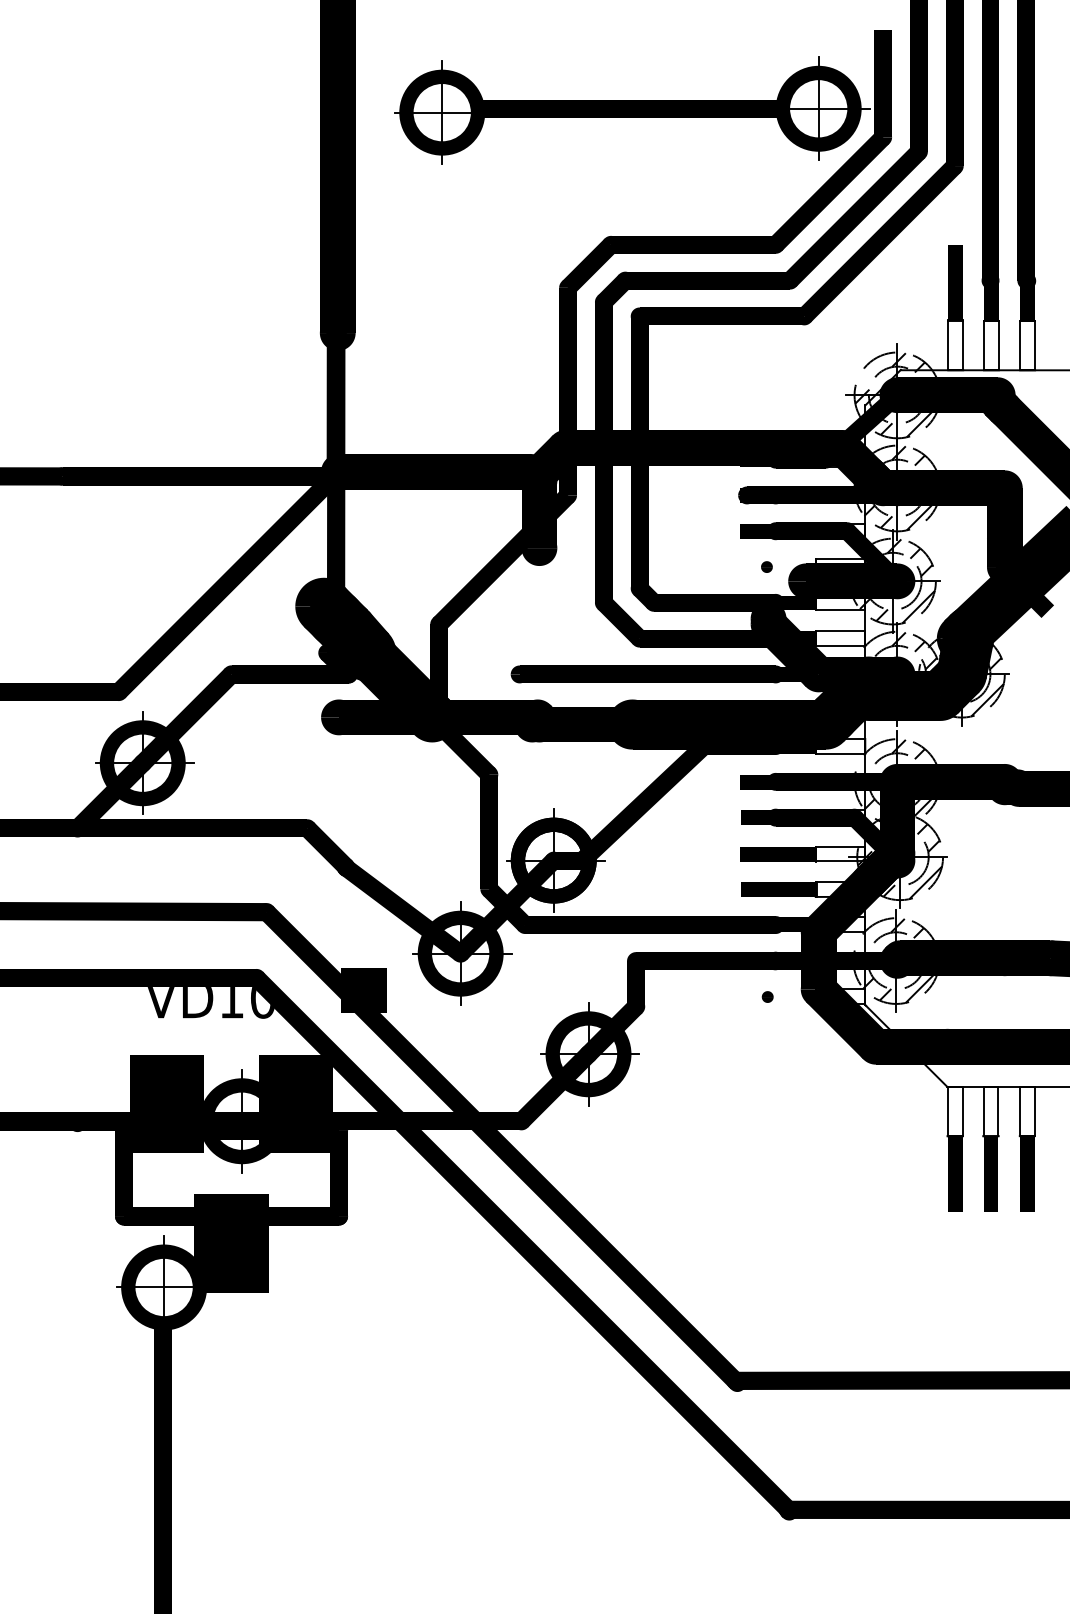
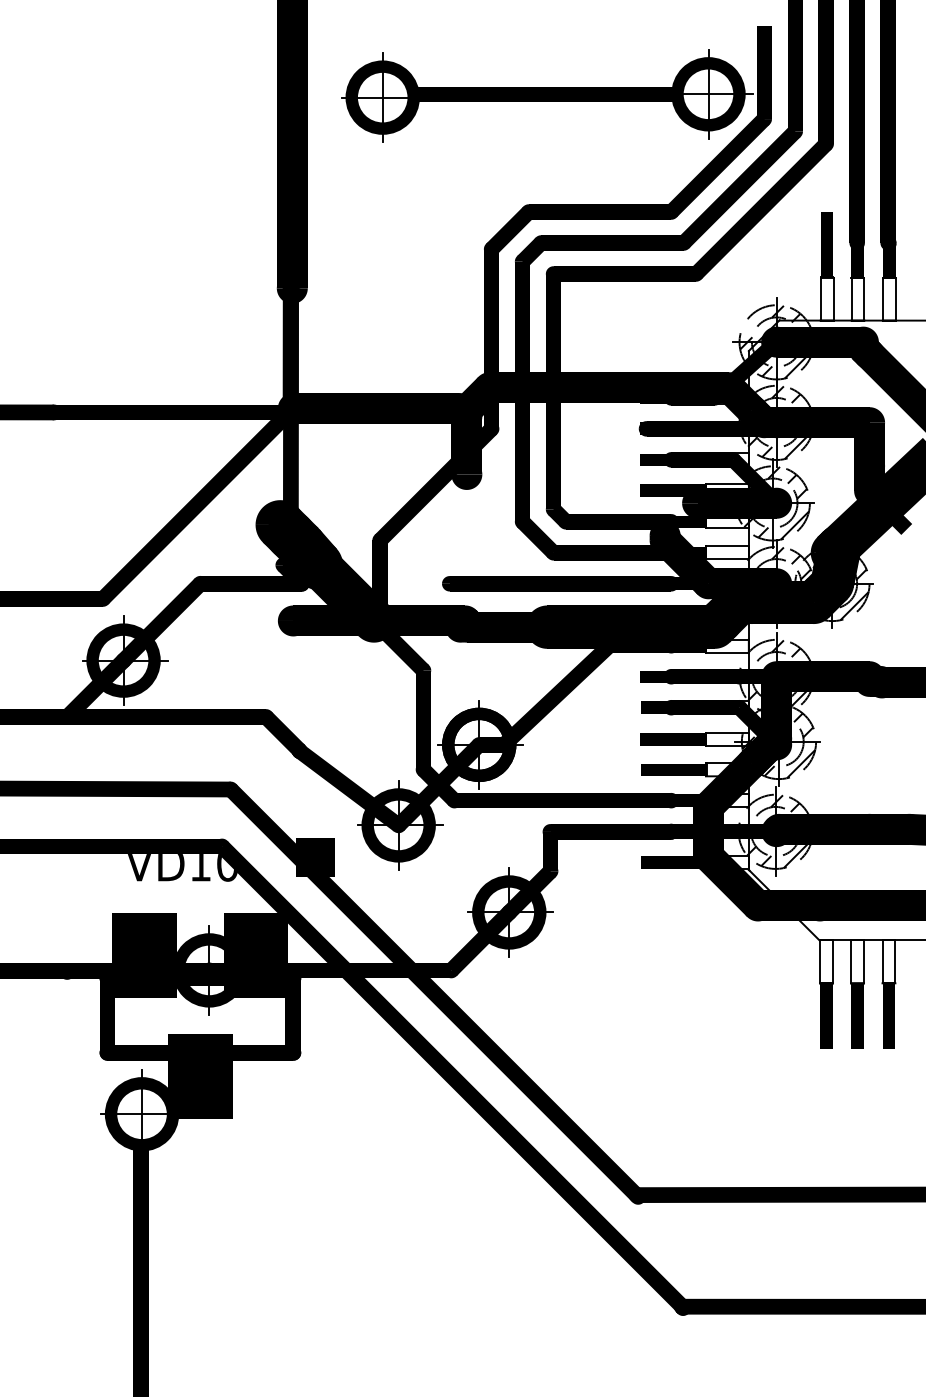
fill: (778, 566) -> (673, 490), added
fill: (778, 996) -> (673, 862), added

